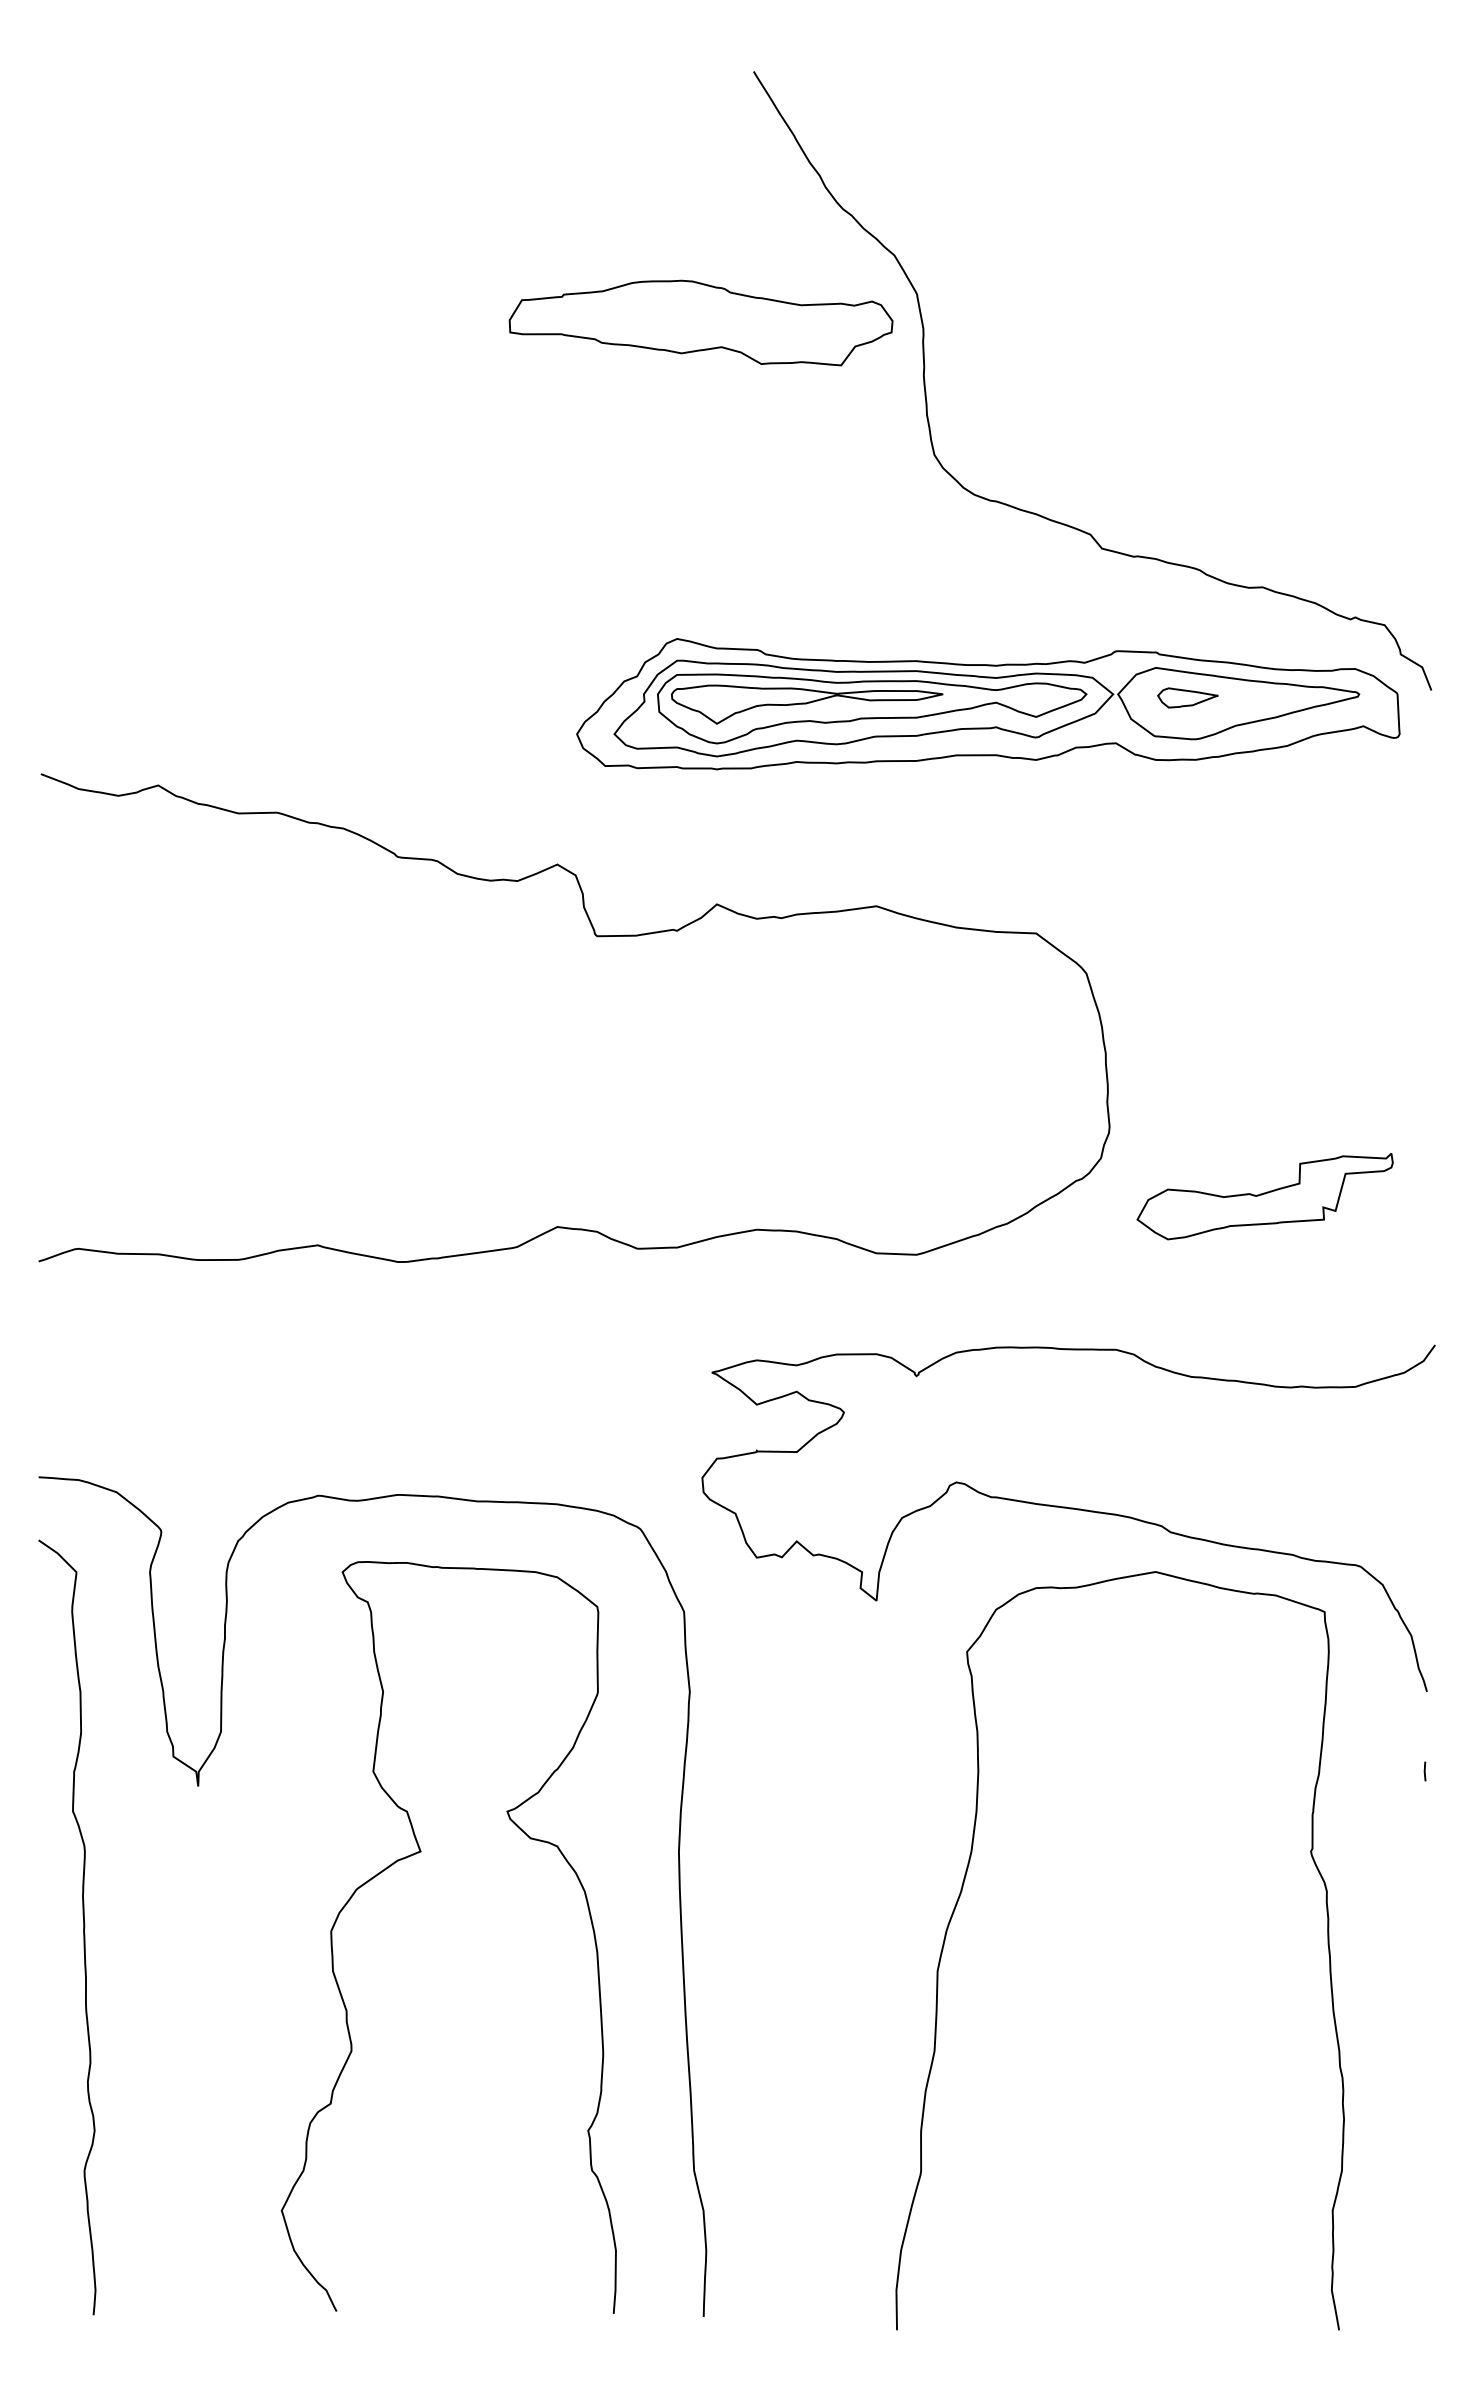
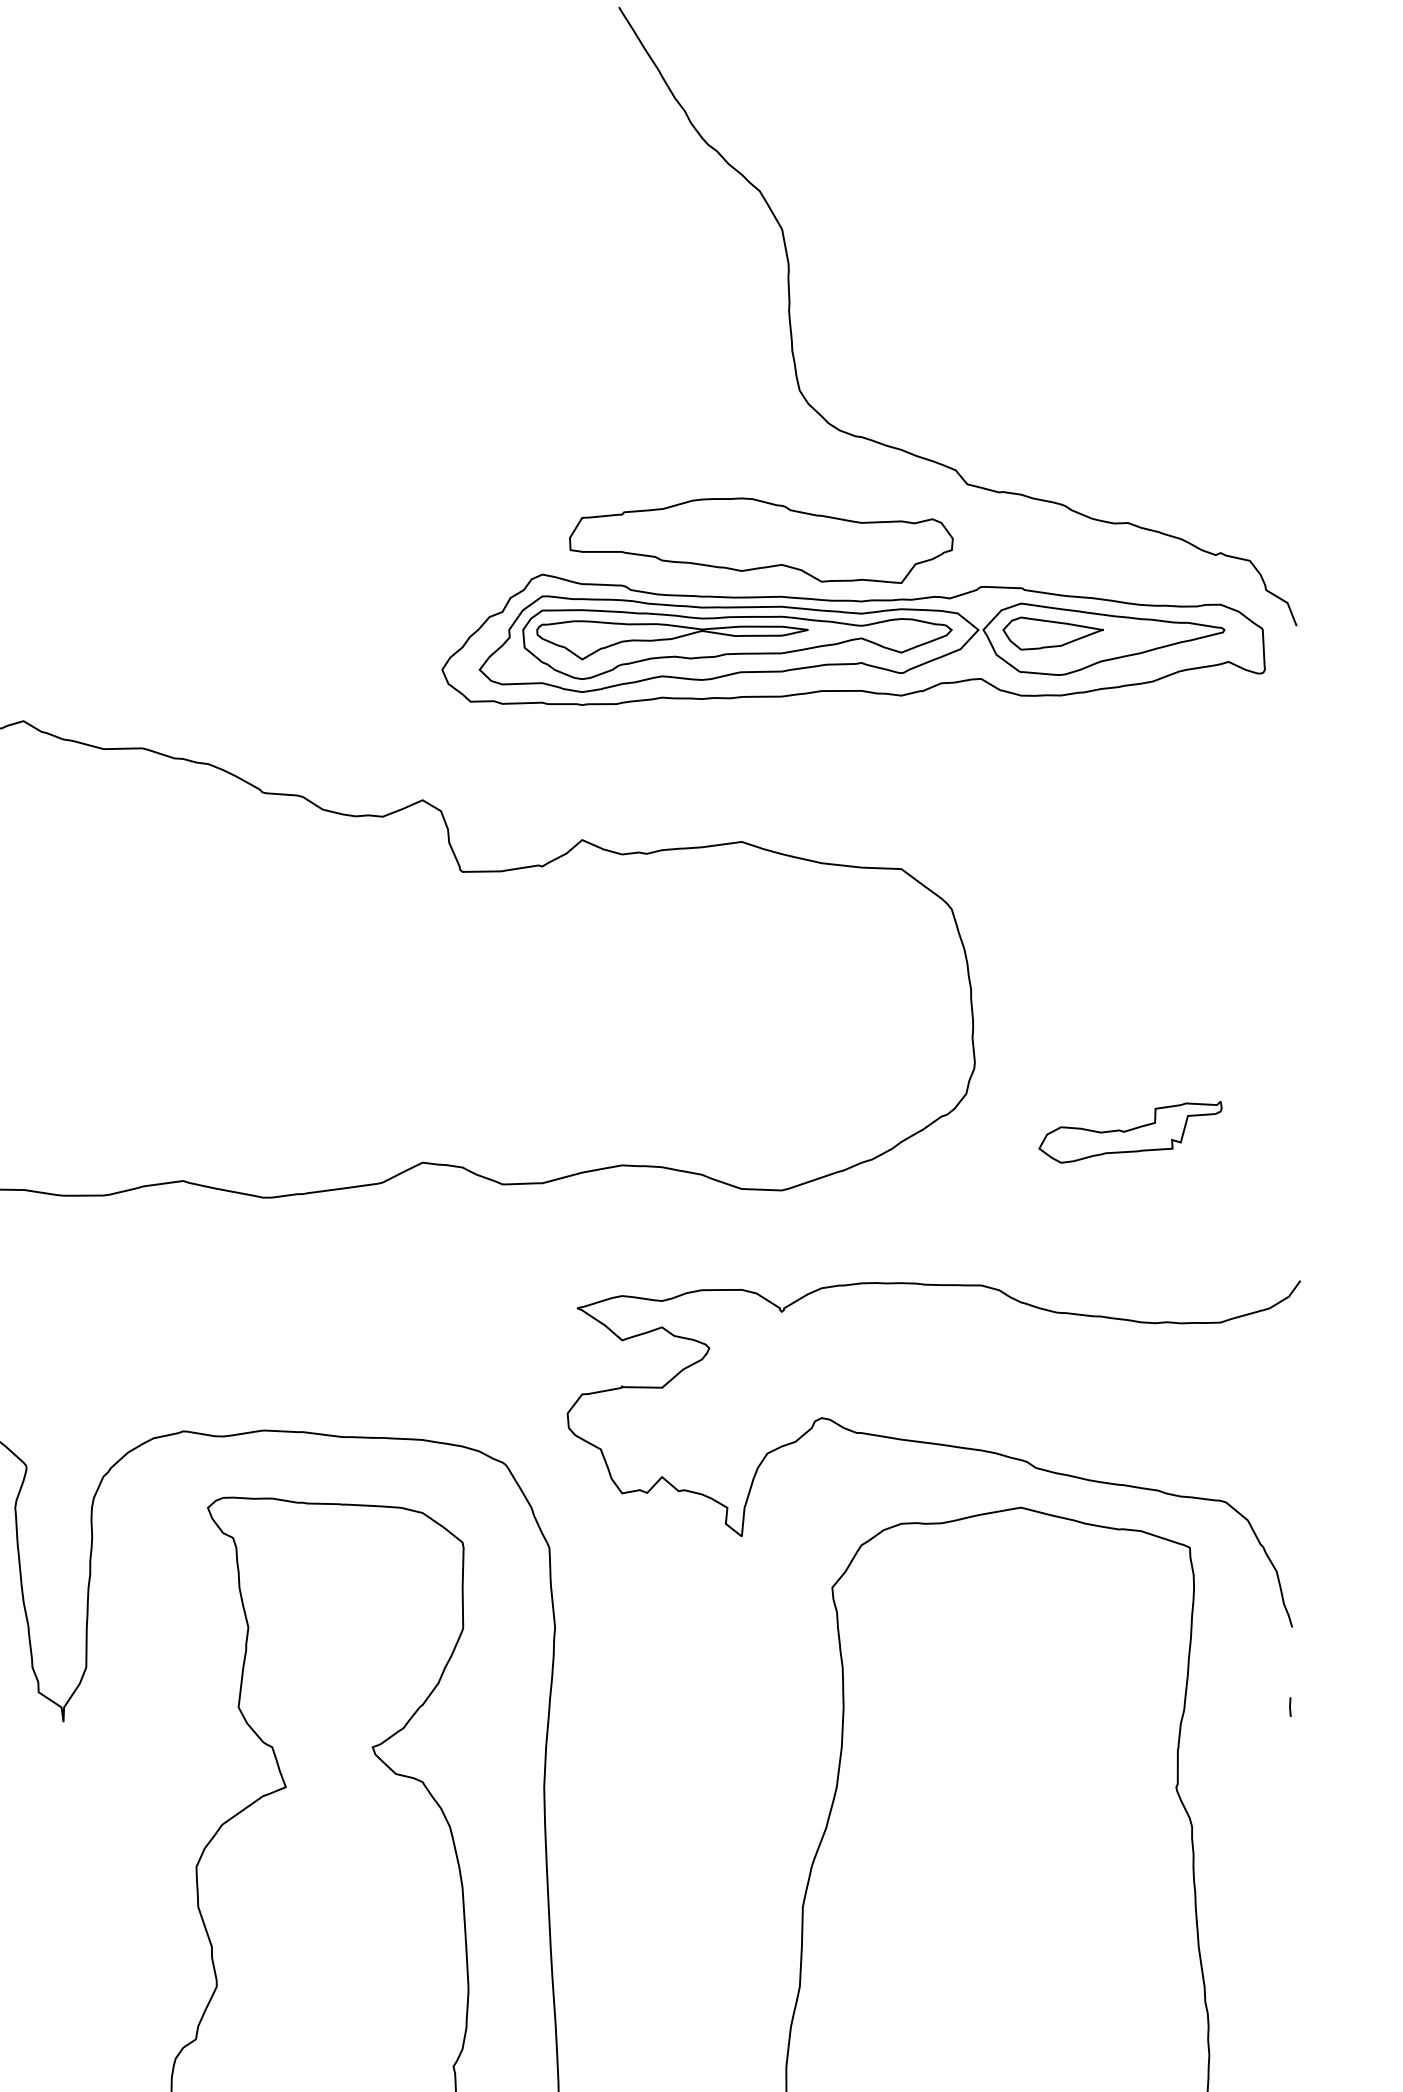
part: (700, 322) -> (760, 540), moved
part: (1187, 697) -> (1052, 633), size x1.67
part: (1265, 1196) -> (1130, 1132), size x0.71

